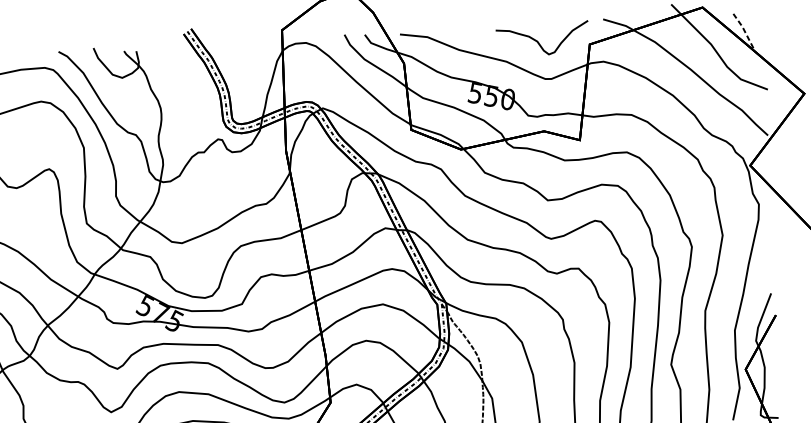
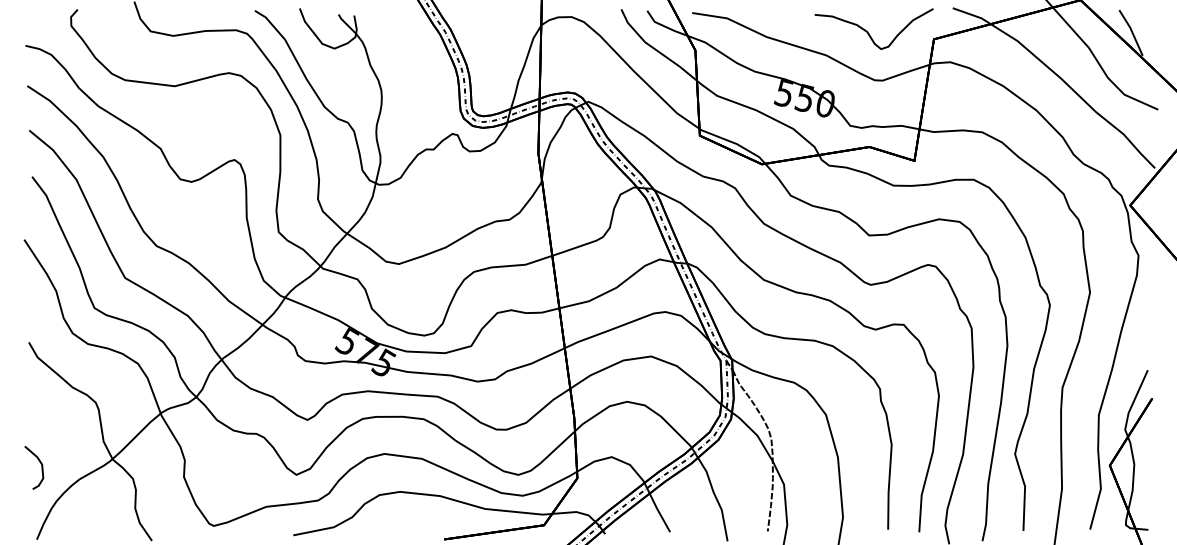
line: (744, 29) -> (1132, 31), dashed -> solid

